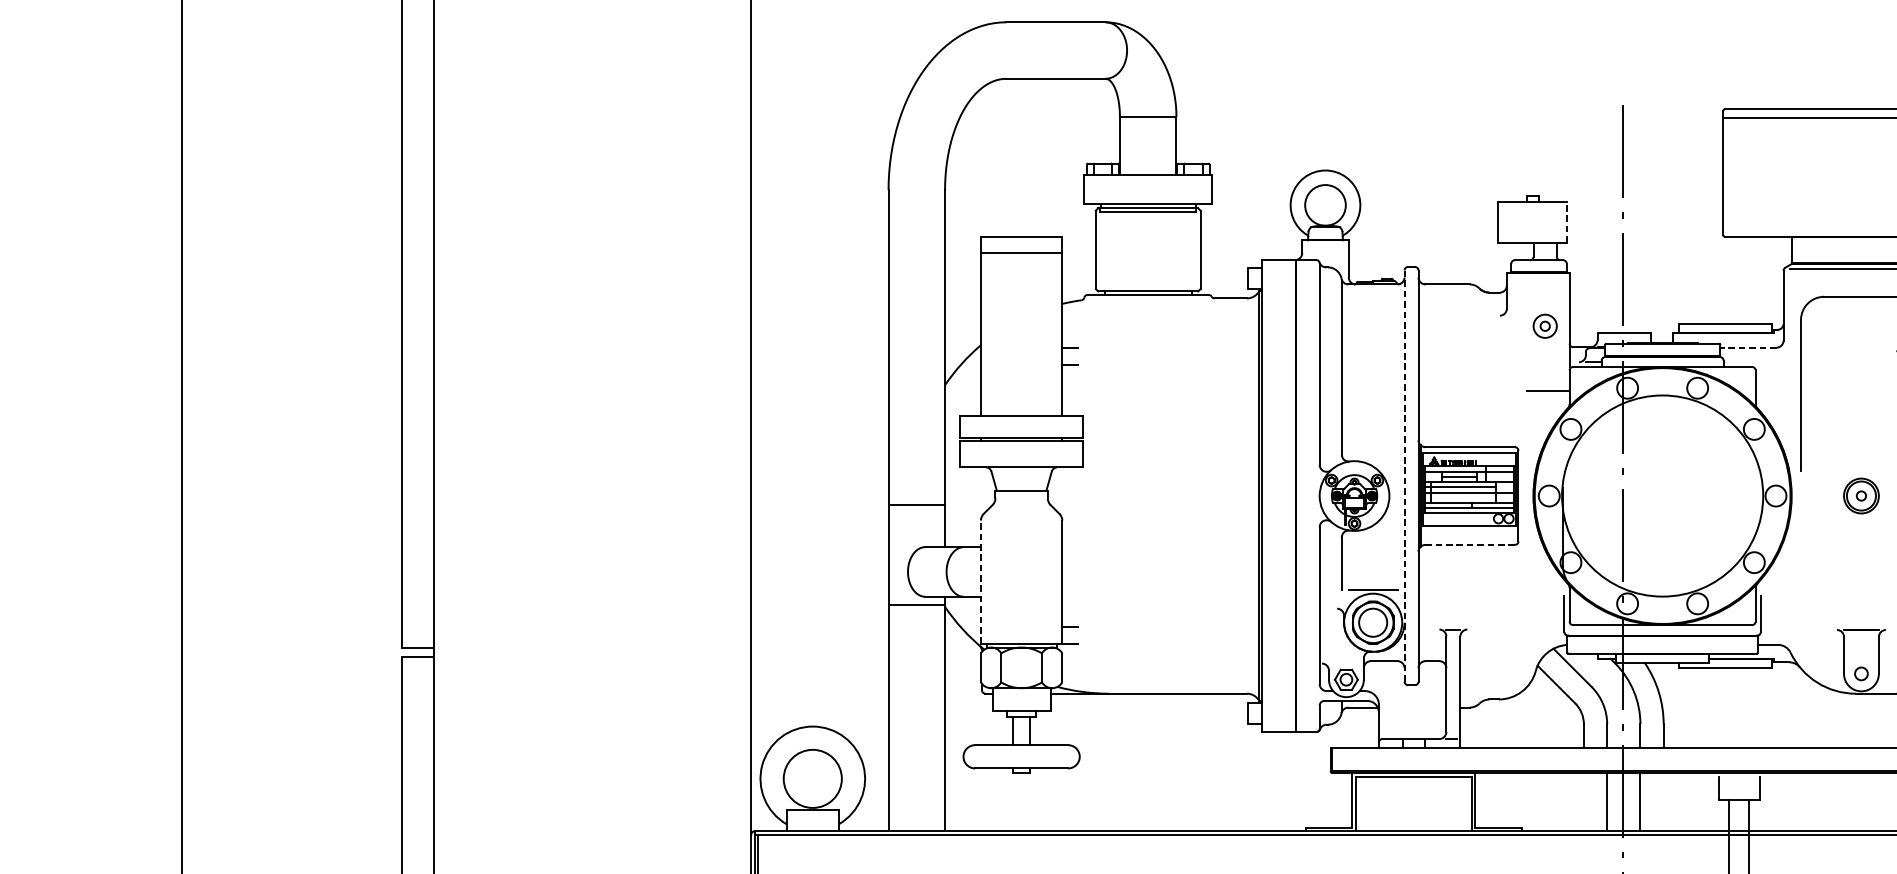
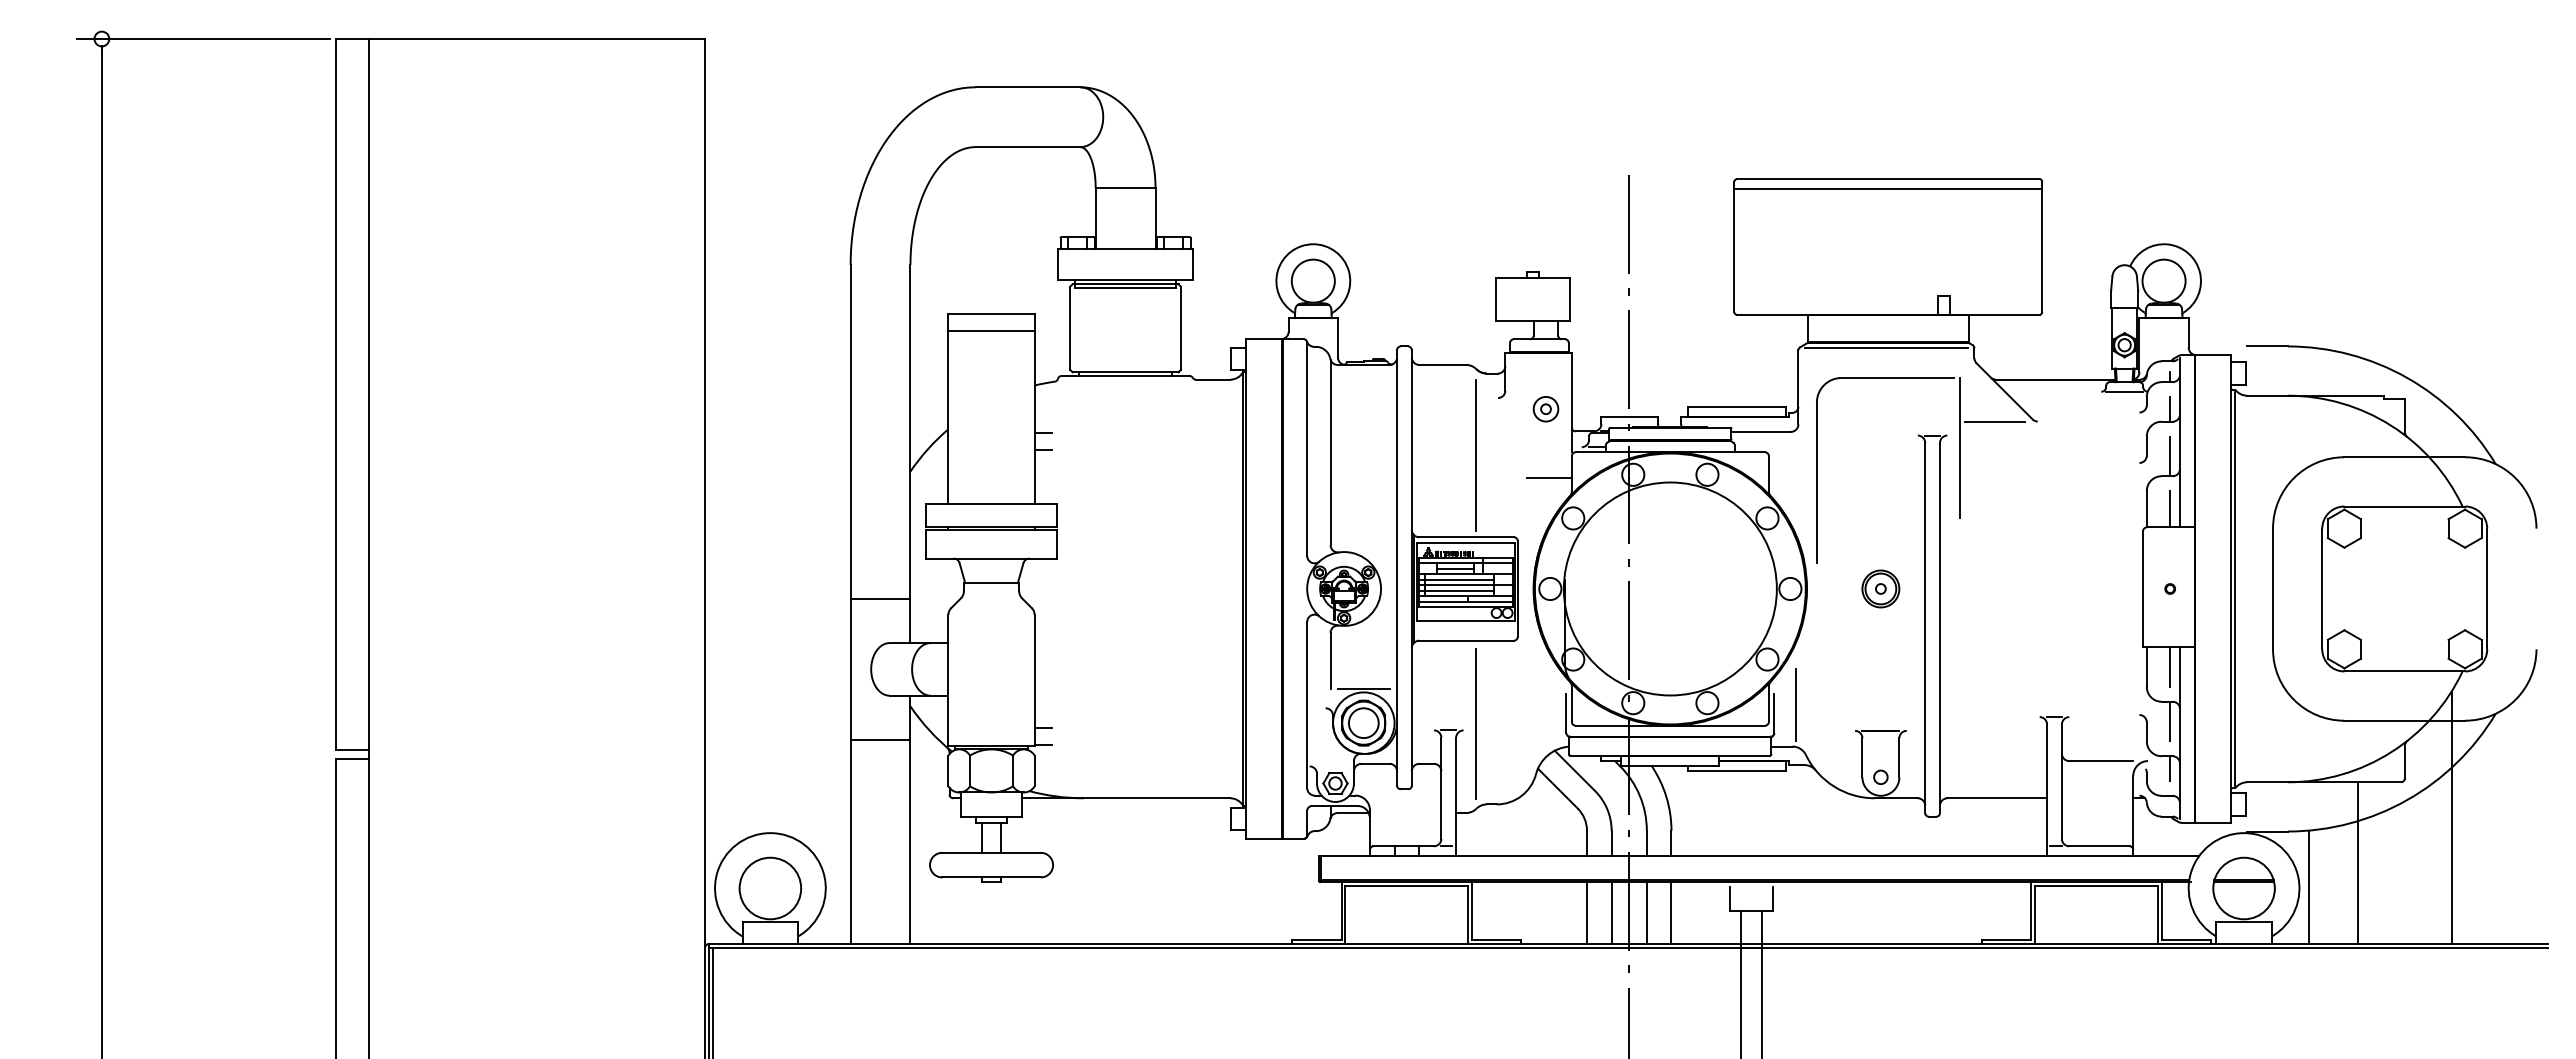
line: (1567, 222) -> (1569, 299), dashed -> solid
line: (1748, 347) -> (1761, 431), dashed -> solid
line: (1478, 369) -> (1475, 454), added
line: (1404, 475) -> (1397, 567), dashed -> solid
line: (1460, 497) -> (1456, 590), added
line: (1470, 544) -> (1466, 640), dashed -> solid
line: (980, 581) -> (948, 679), dashed -> solid
line: (916, 605) -> (880, 739), moved
line: (1781, 605) -> (1796, 704), added
line: (1478, 624) -> (1475, 724), added
line: (1584, 801) -> (1587, 912), added
line: (1663, 801) -> (1671, 912), added

